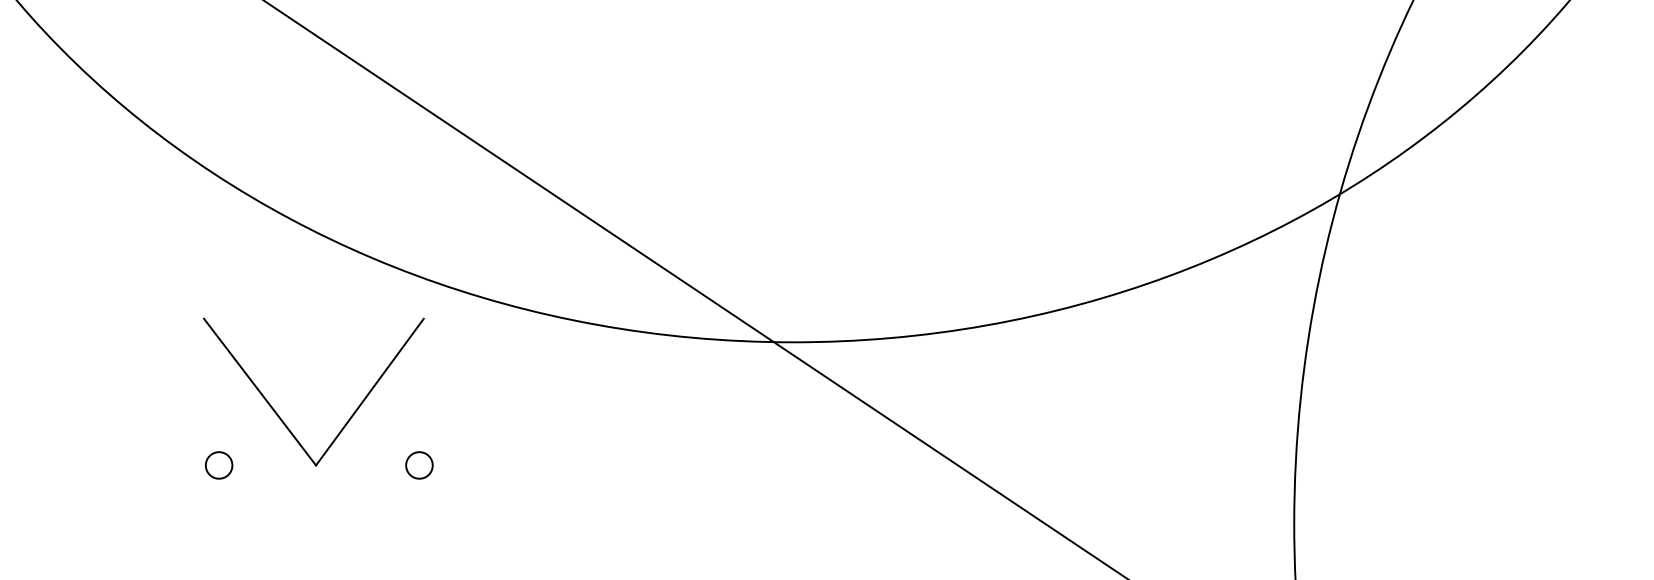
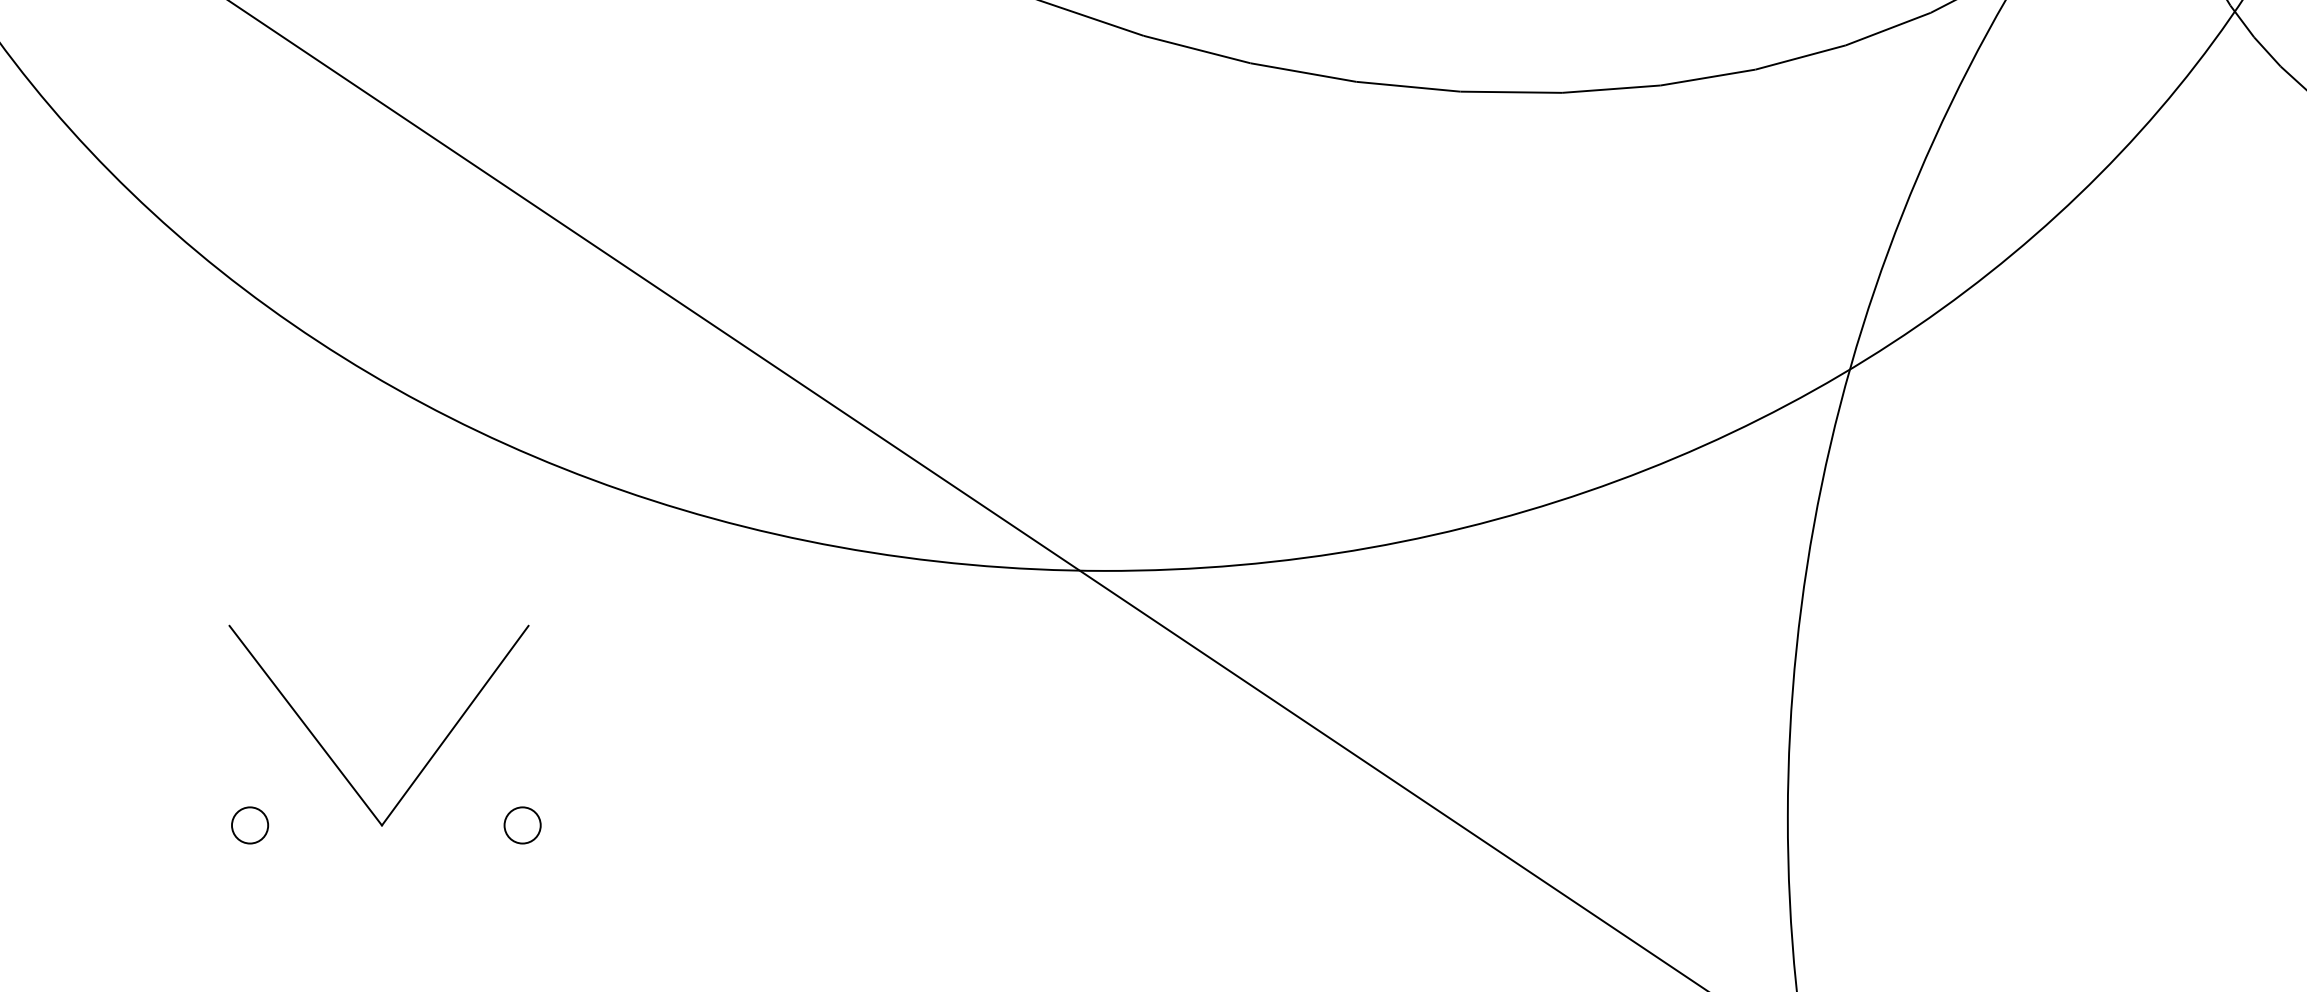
part: (347, 421) -> (424, 765), moved

